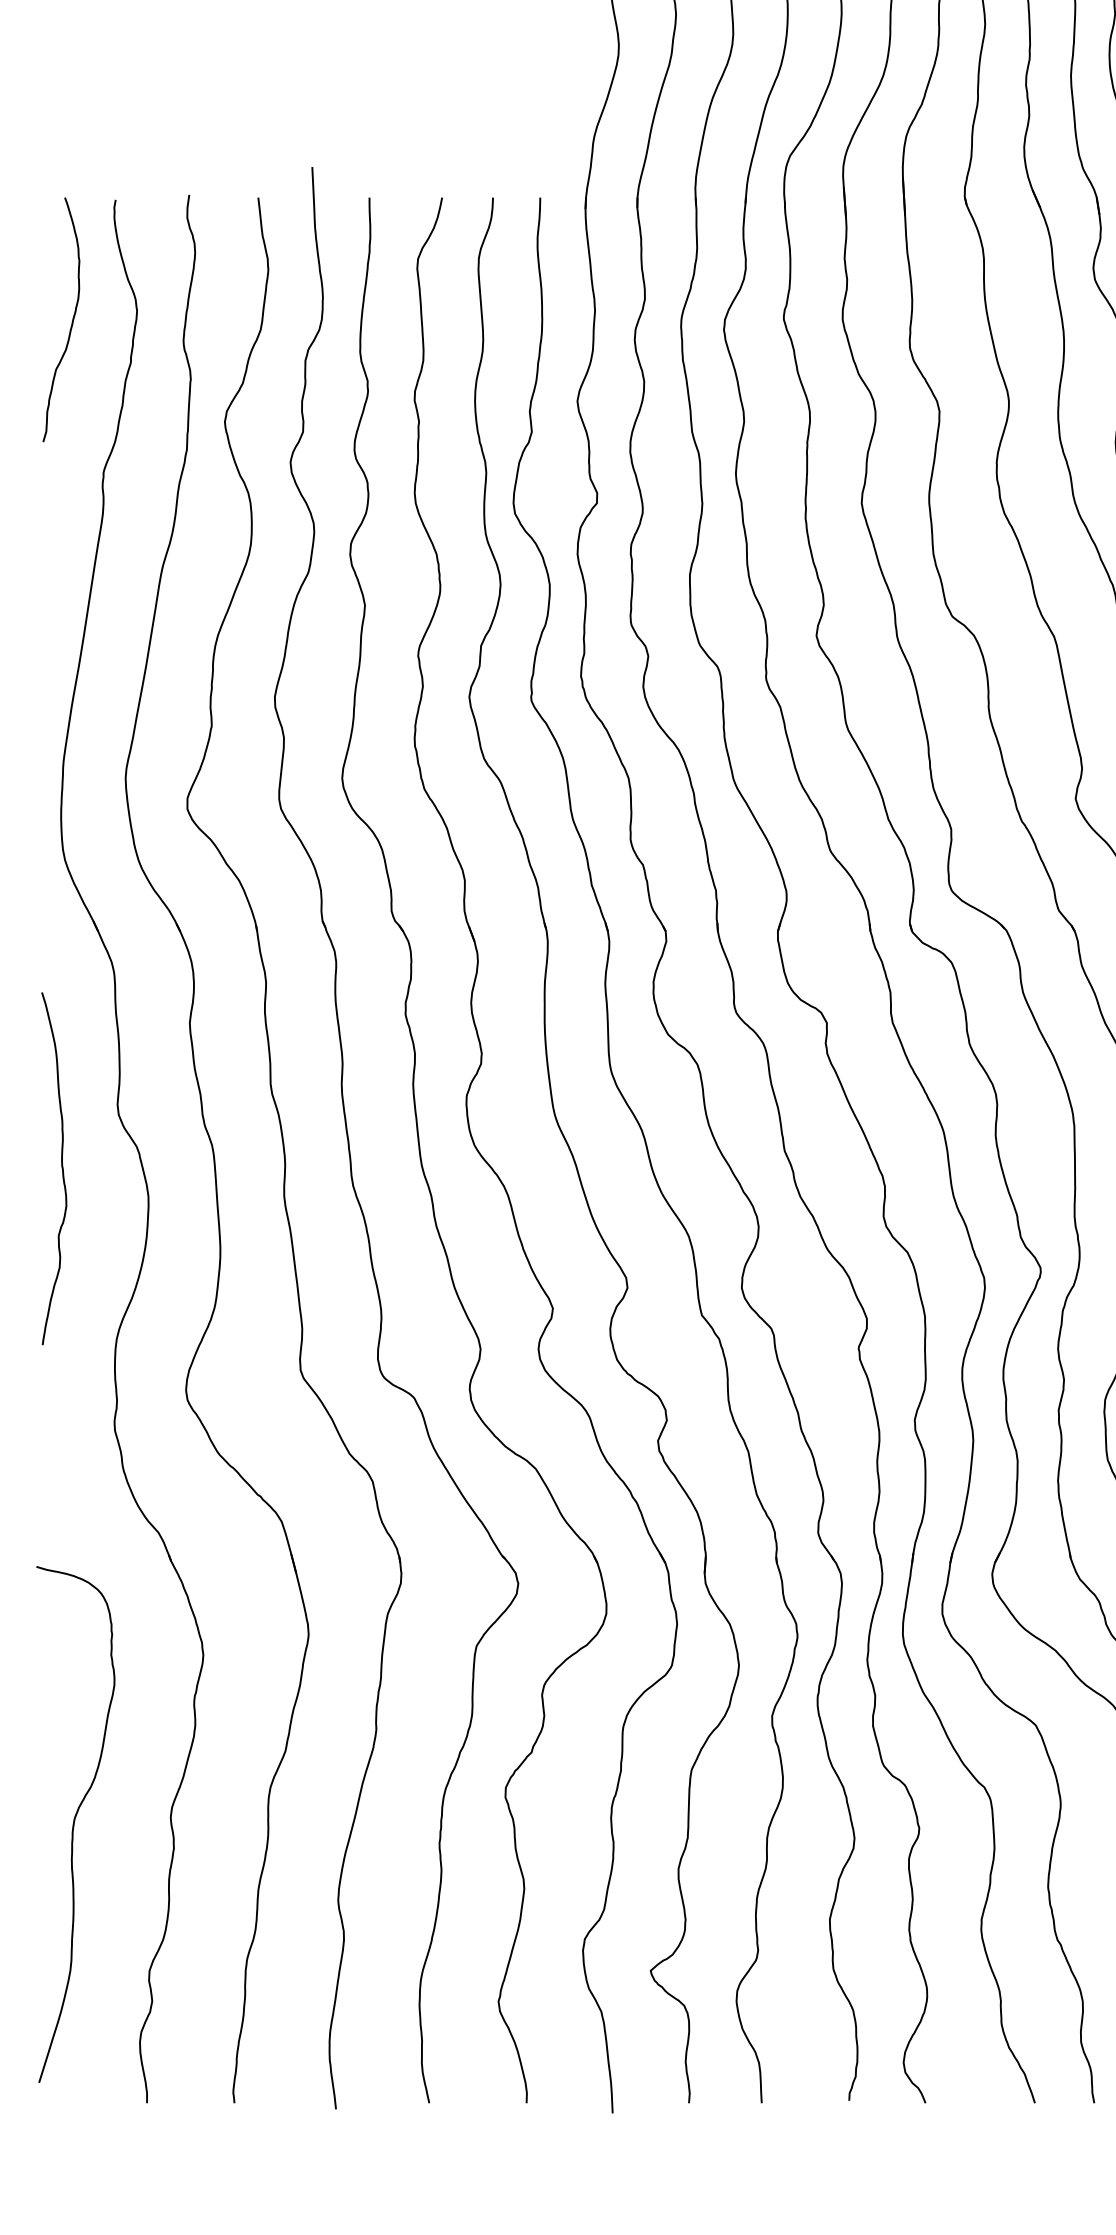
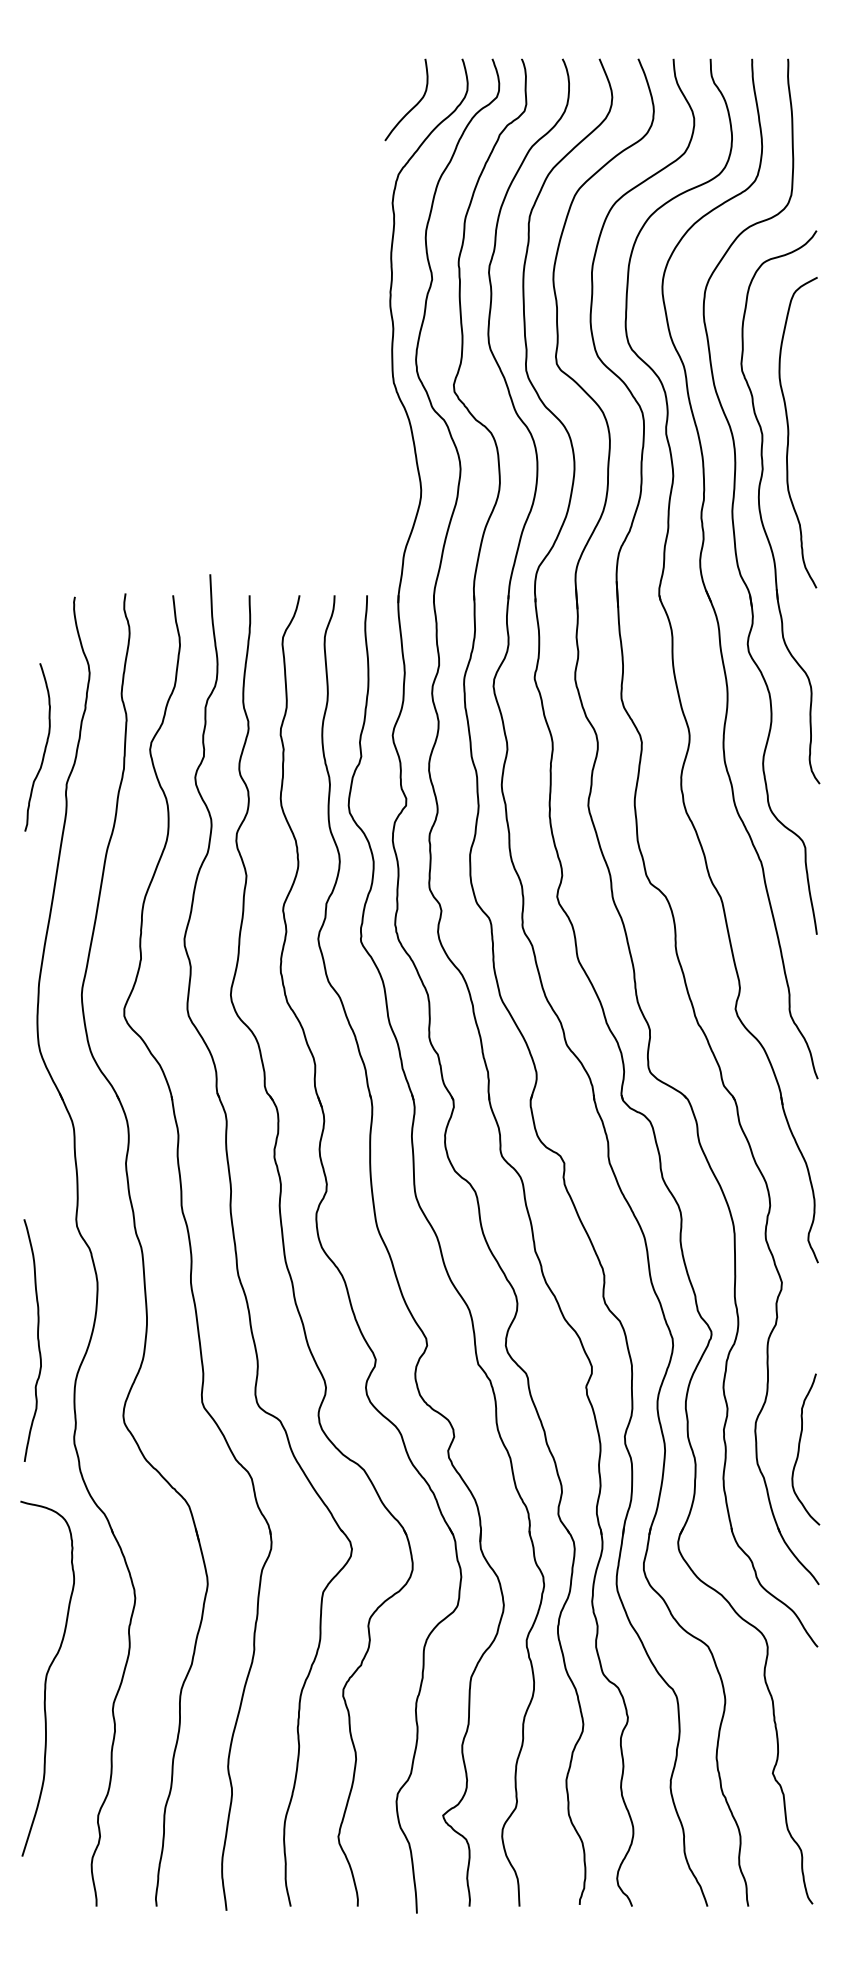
curve: (71, 319) -> (44, 747), moved
curve: (61, 1168) -> (37, 1340), moved
curve: (75, 1822) -> (47, 1677), moved

